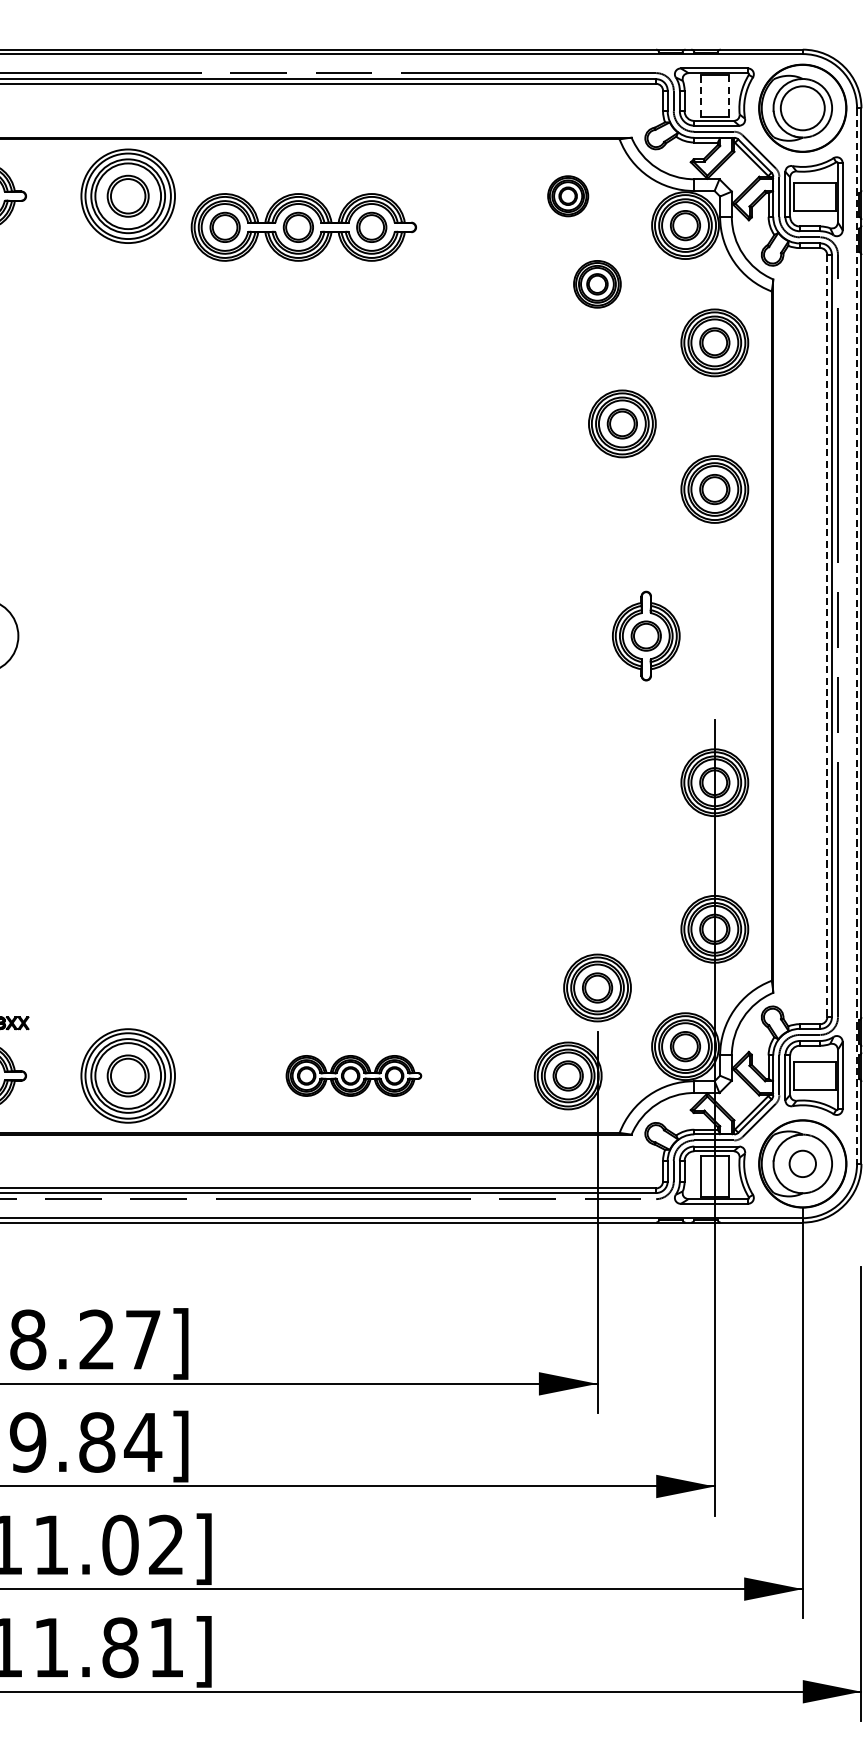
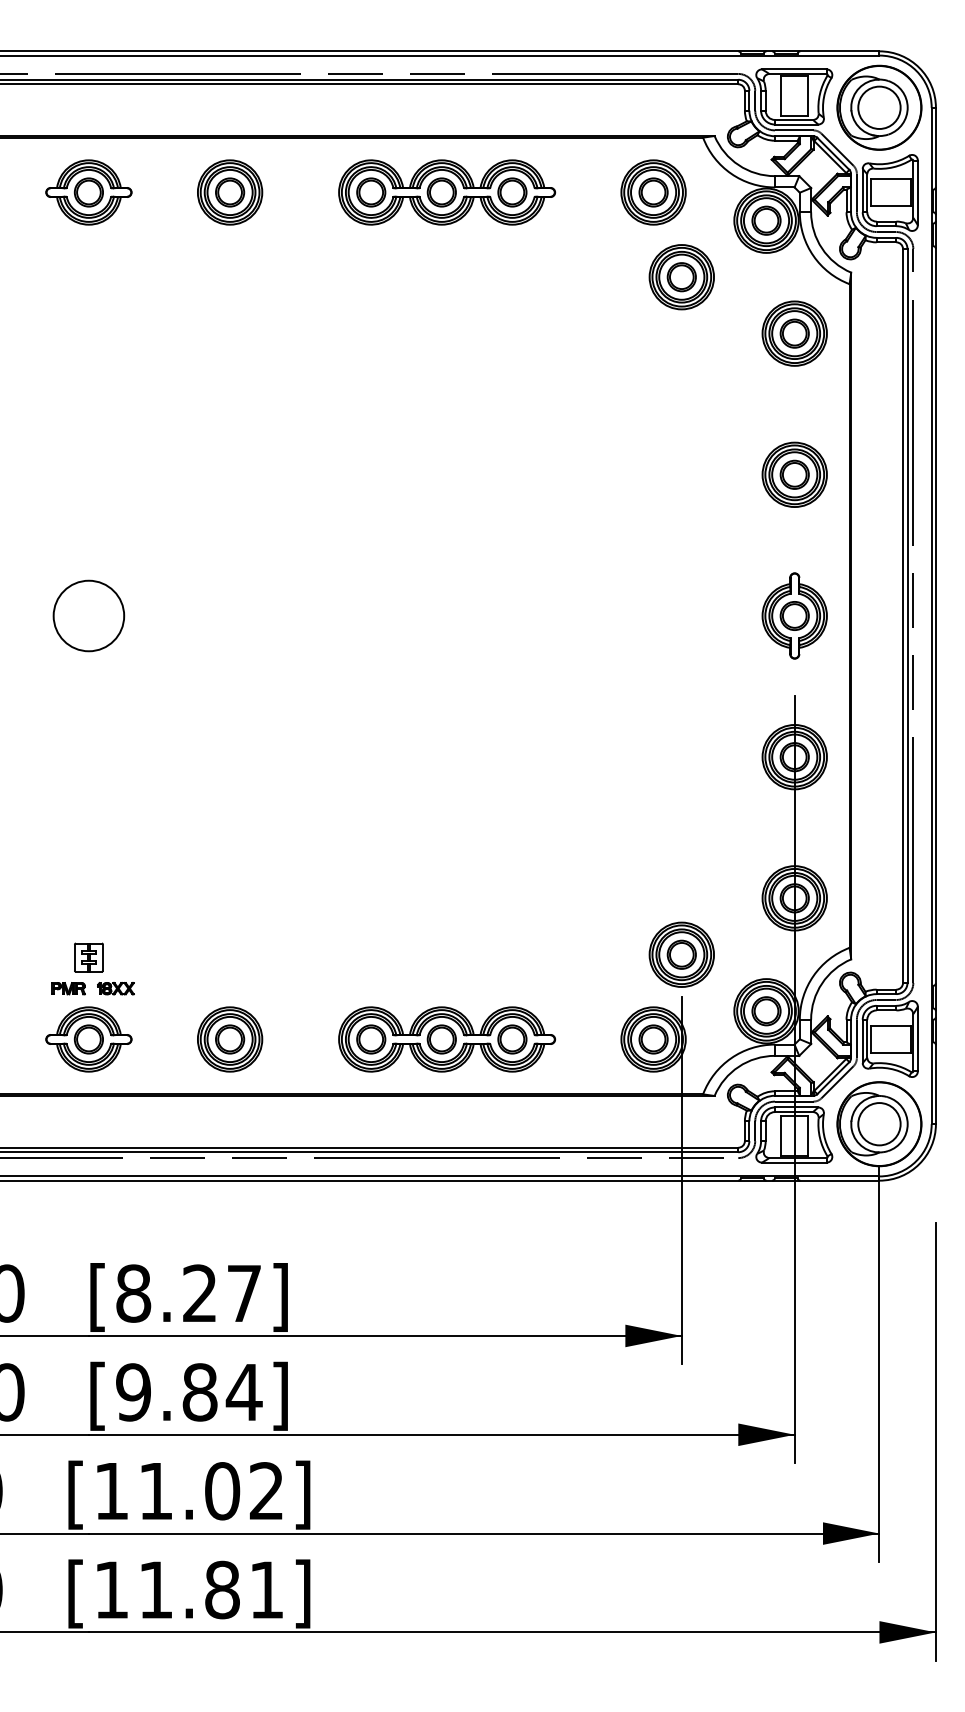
line: (701, 95) -> (781, 95), dashed -> solid
line: (728, 95) -> (807, 95), dashed -> solid
part: (128, 196) -> (230, 192), size x0.71
part: (568, 196) -> (653, 192), size x1.67
part: (304, 227) -> (447, 192), moved
part: (597, 284) -> (681, 277), size x1.43
part: (622, 423) -> (705, 411), removed
part: (646, 635) -> (794, 615), moved
line: (827, 636) -> (903, 616), dashed -> solid
line: (856, 636) -> (931, 616), dashed -> solid
part: (128, 1075) -> (230, 1039), size x0.71
part: (354, 1075) -> (447, 1039), size x1.67
circle: (802, 1164) -> (879, 1124), size x1.67

